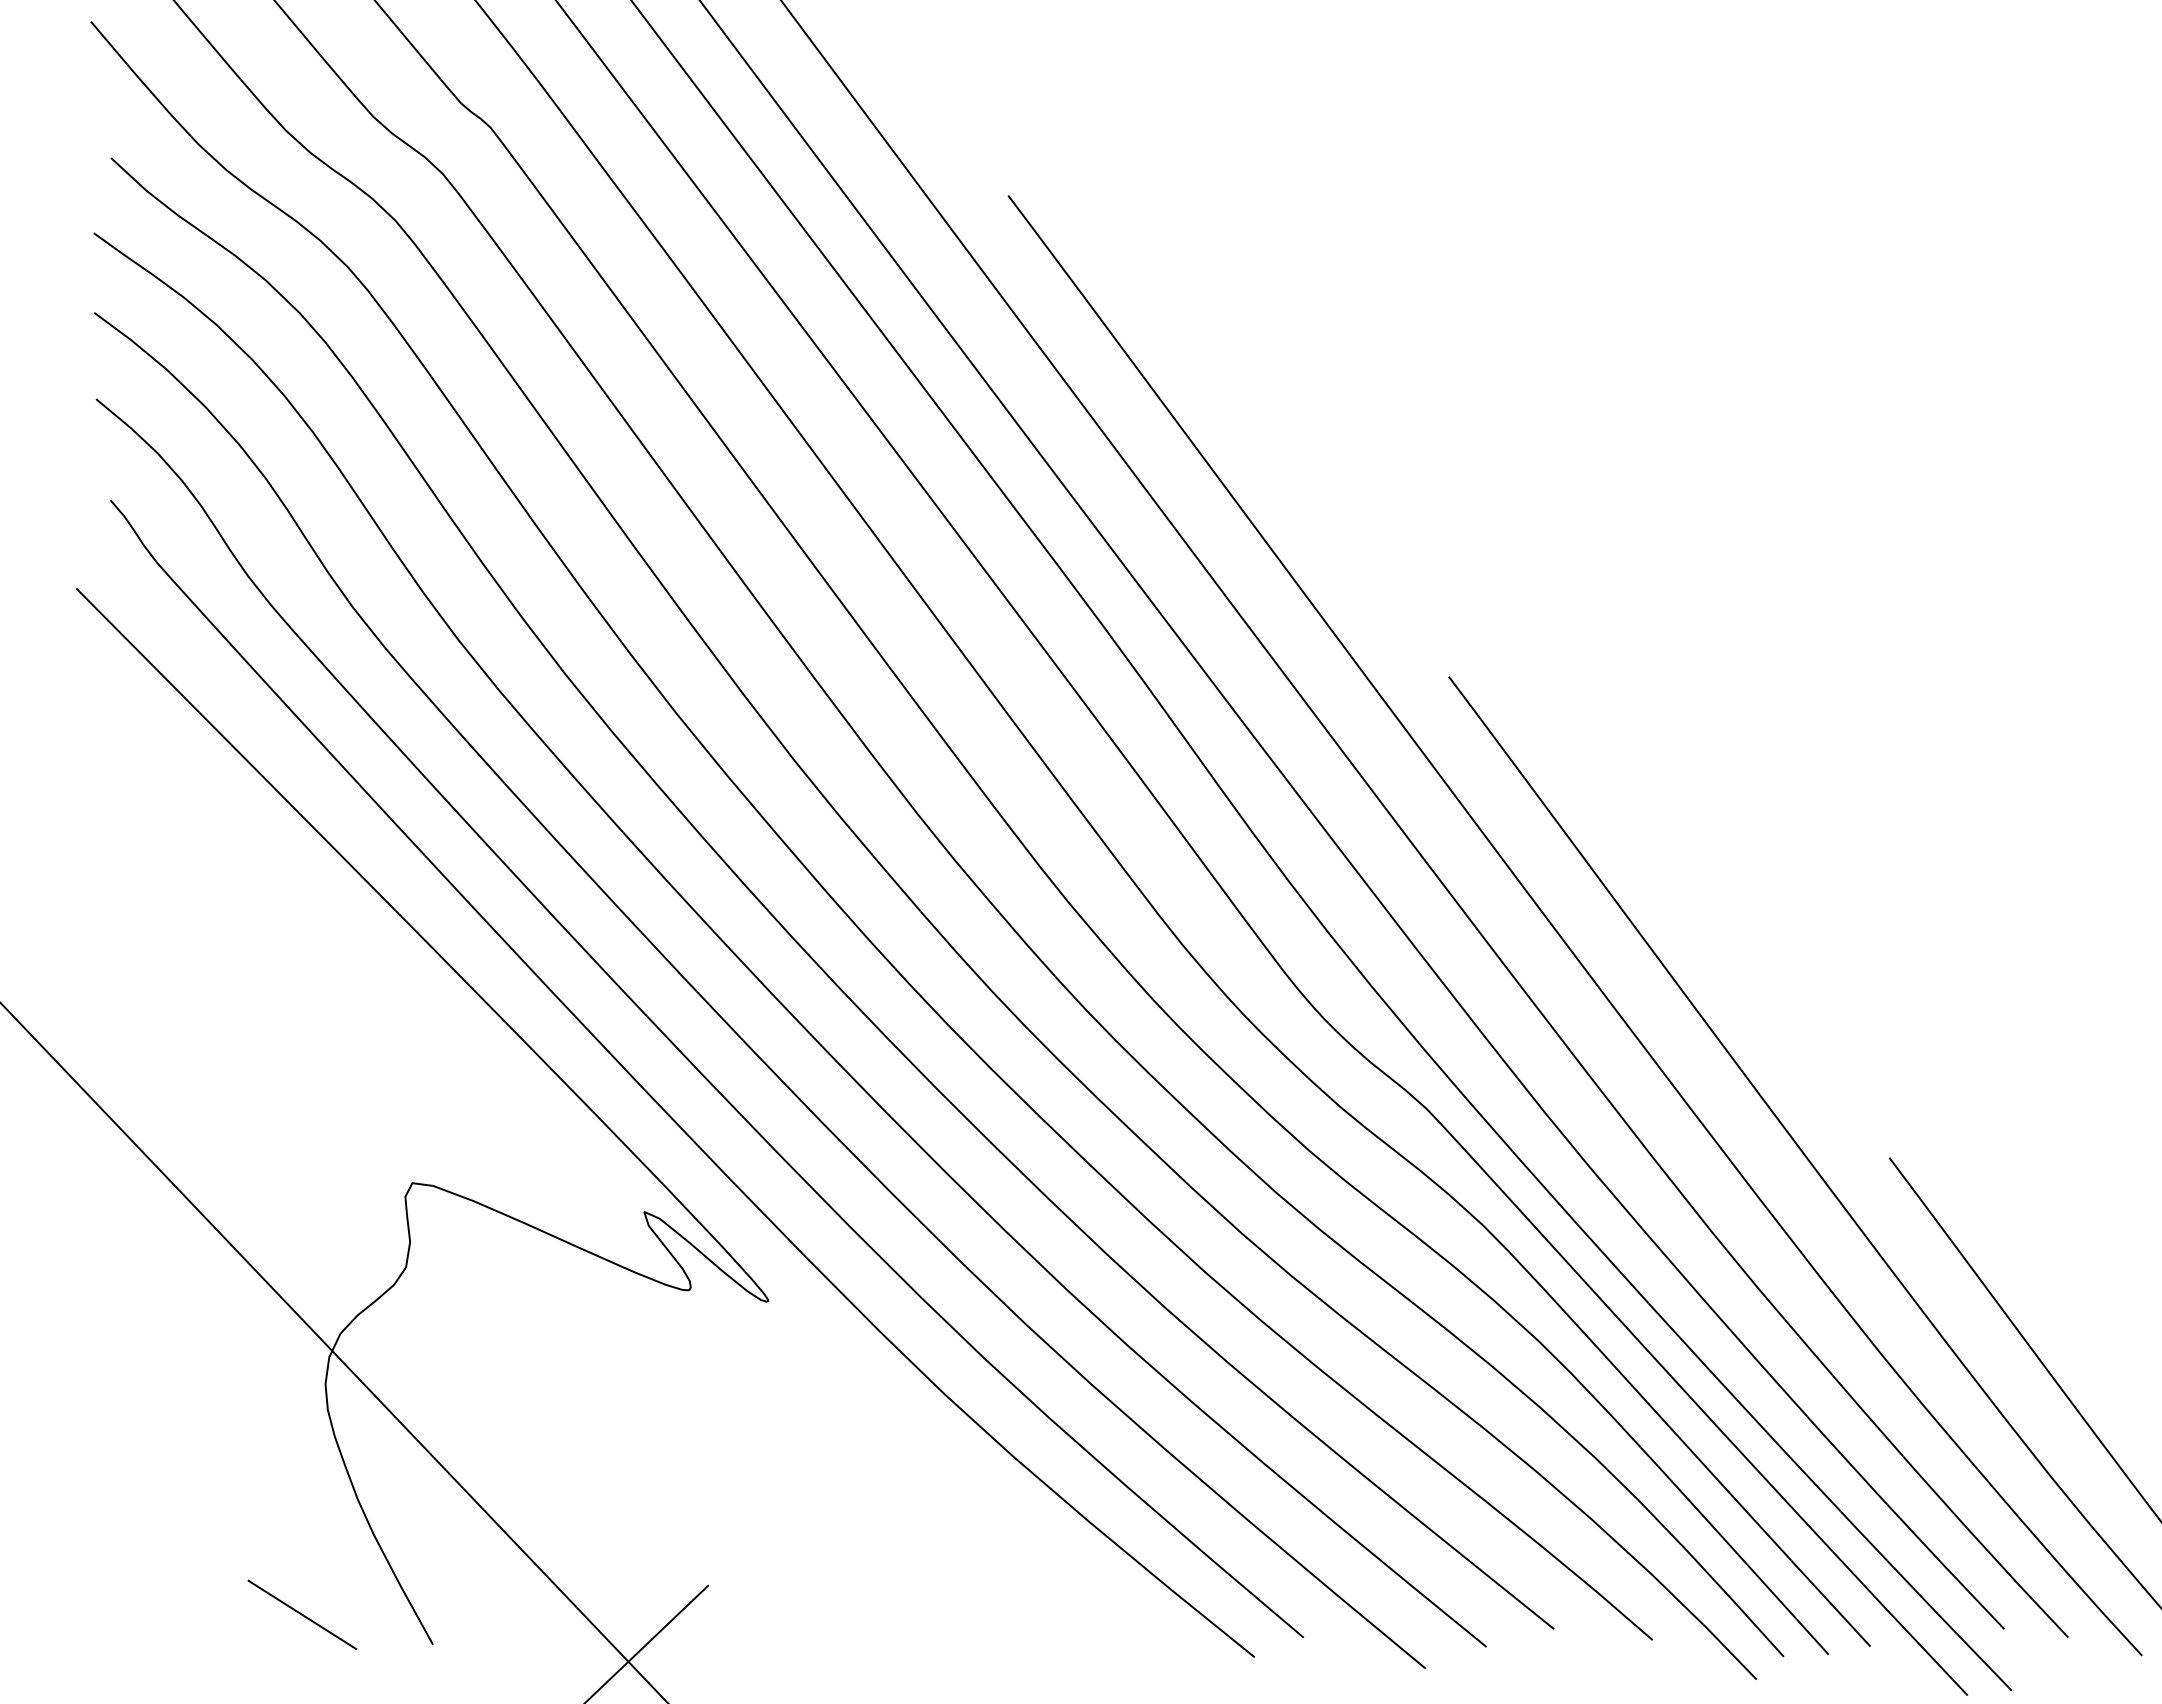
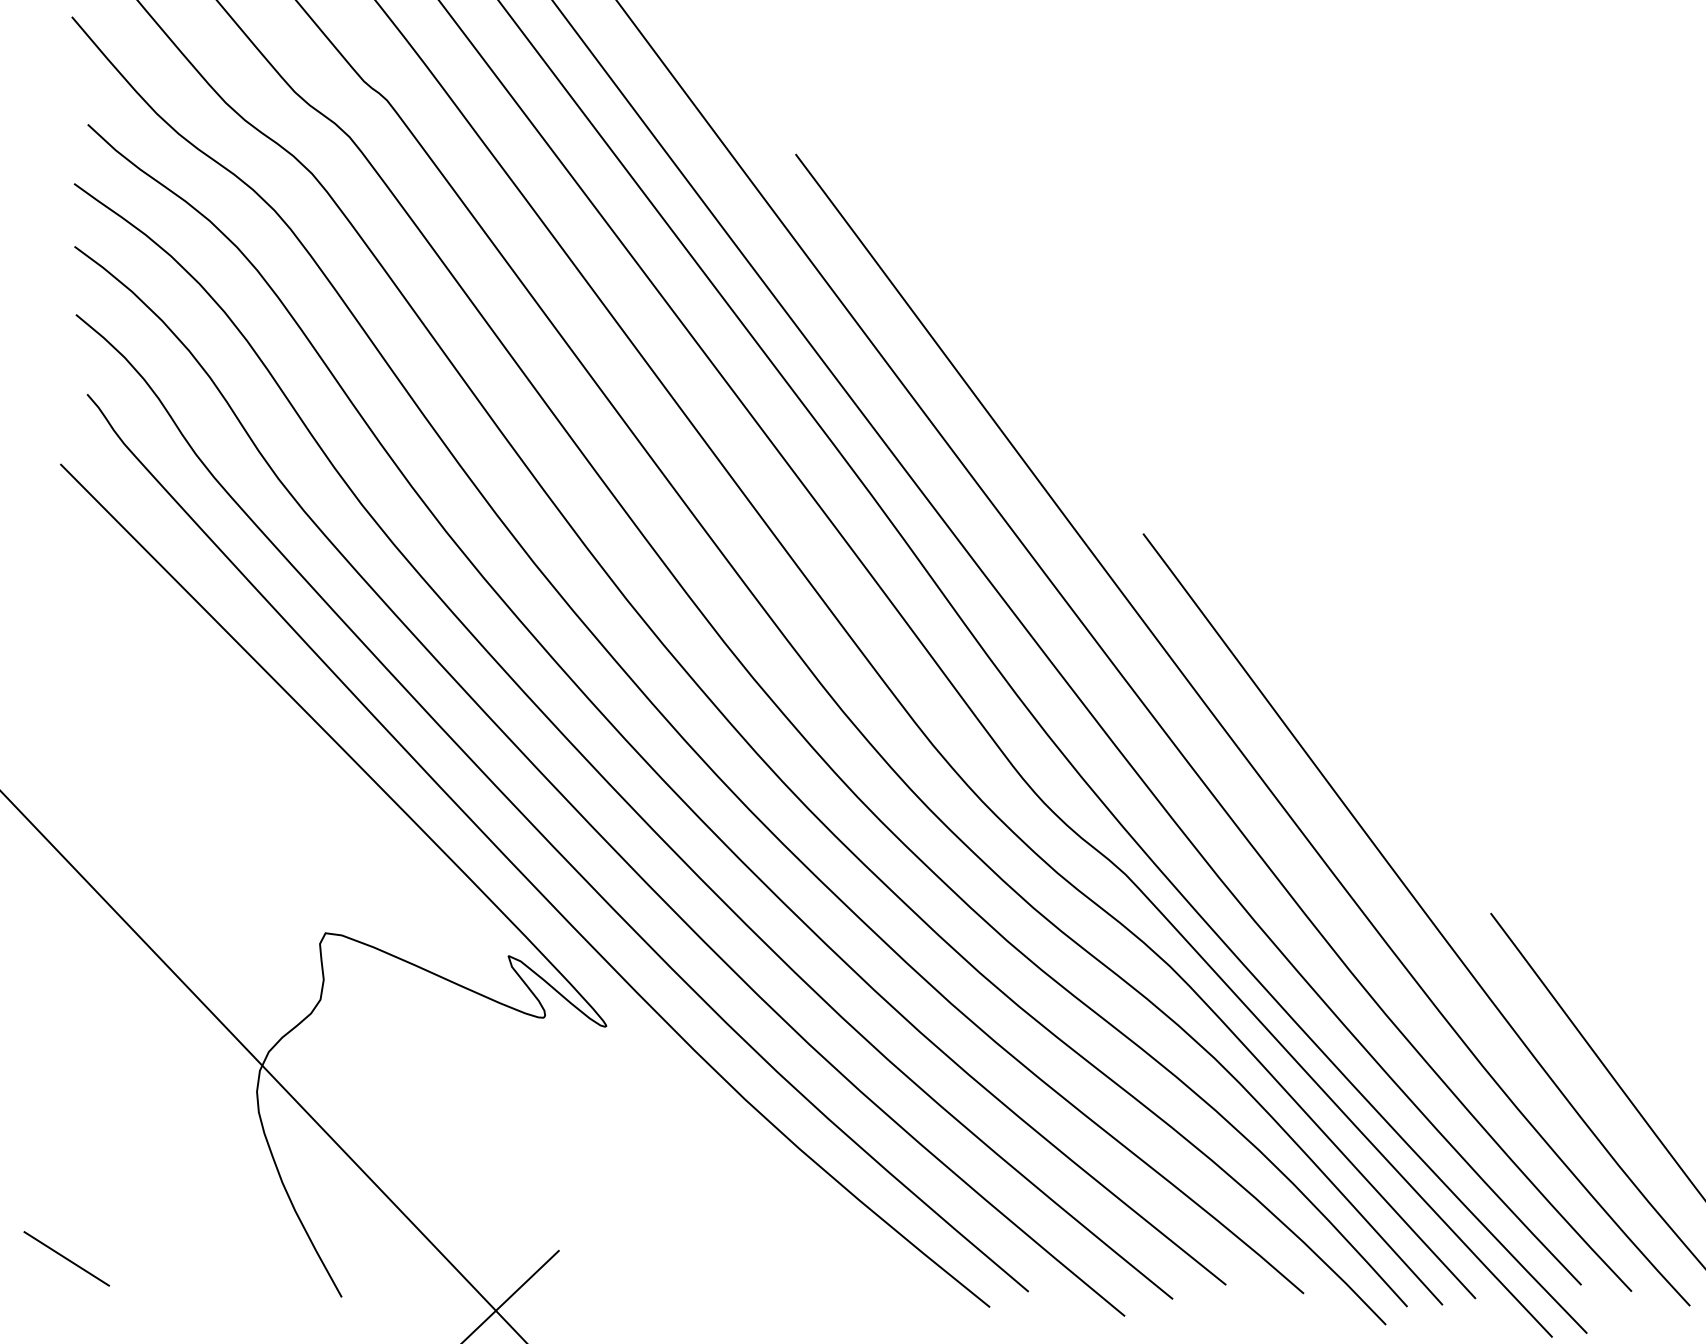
line: (302, 1614) -> (66, 1258), moved

